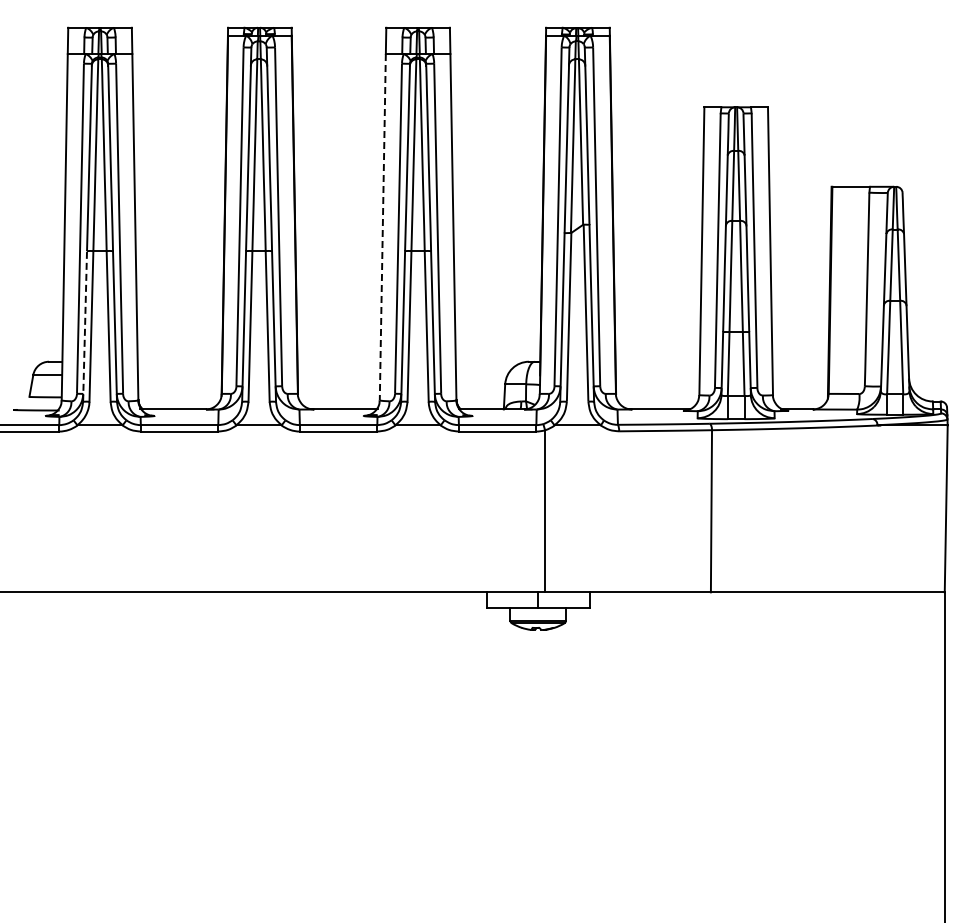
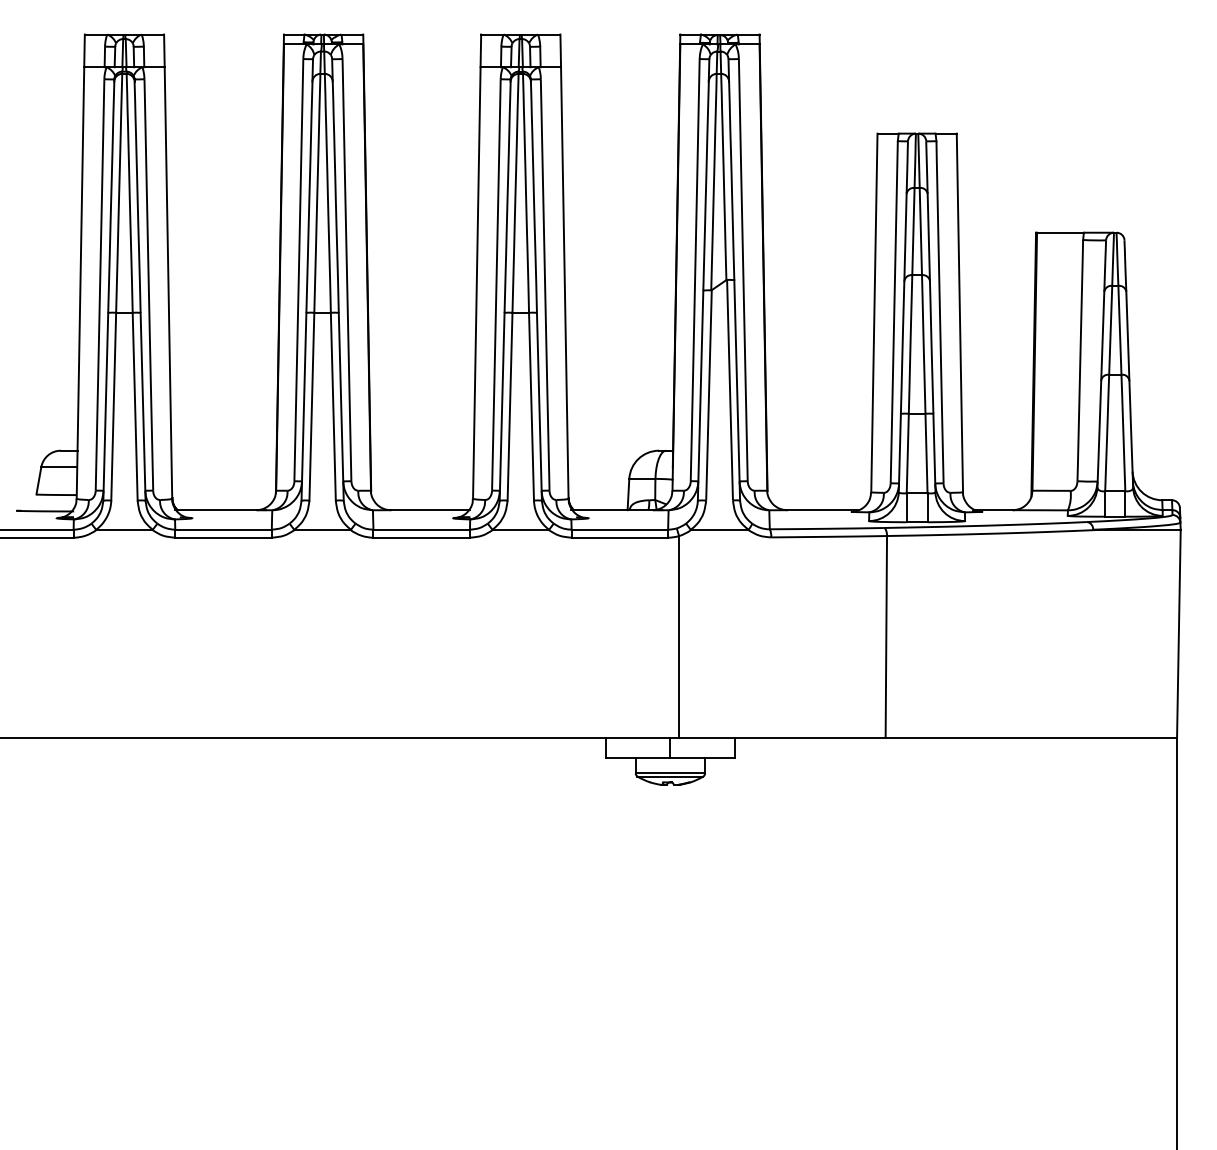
line: (382, 227) -> (476, 283), dashed -> solid
line: (85, 325) -> (106, 405), dashed -> solid

